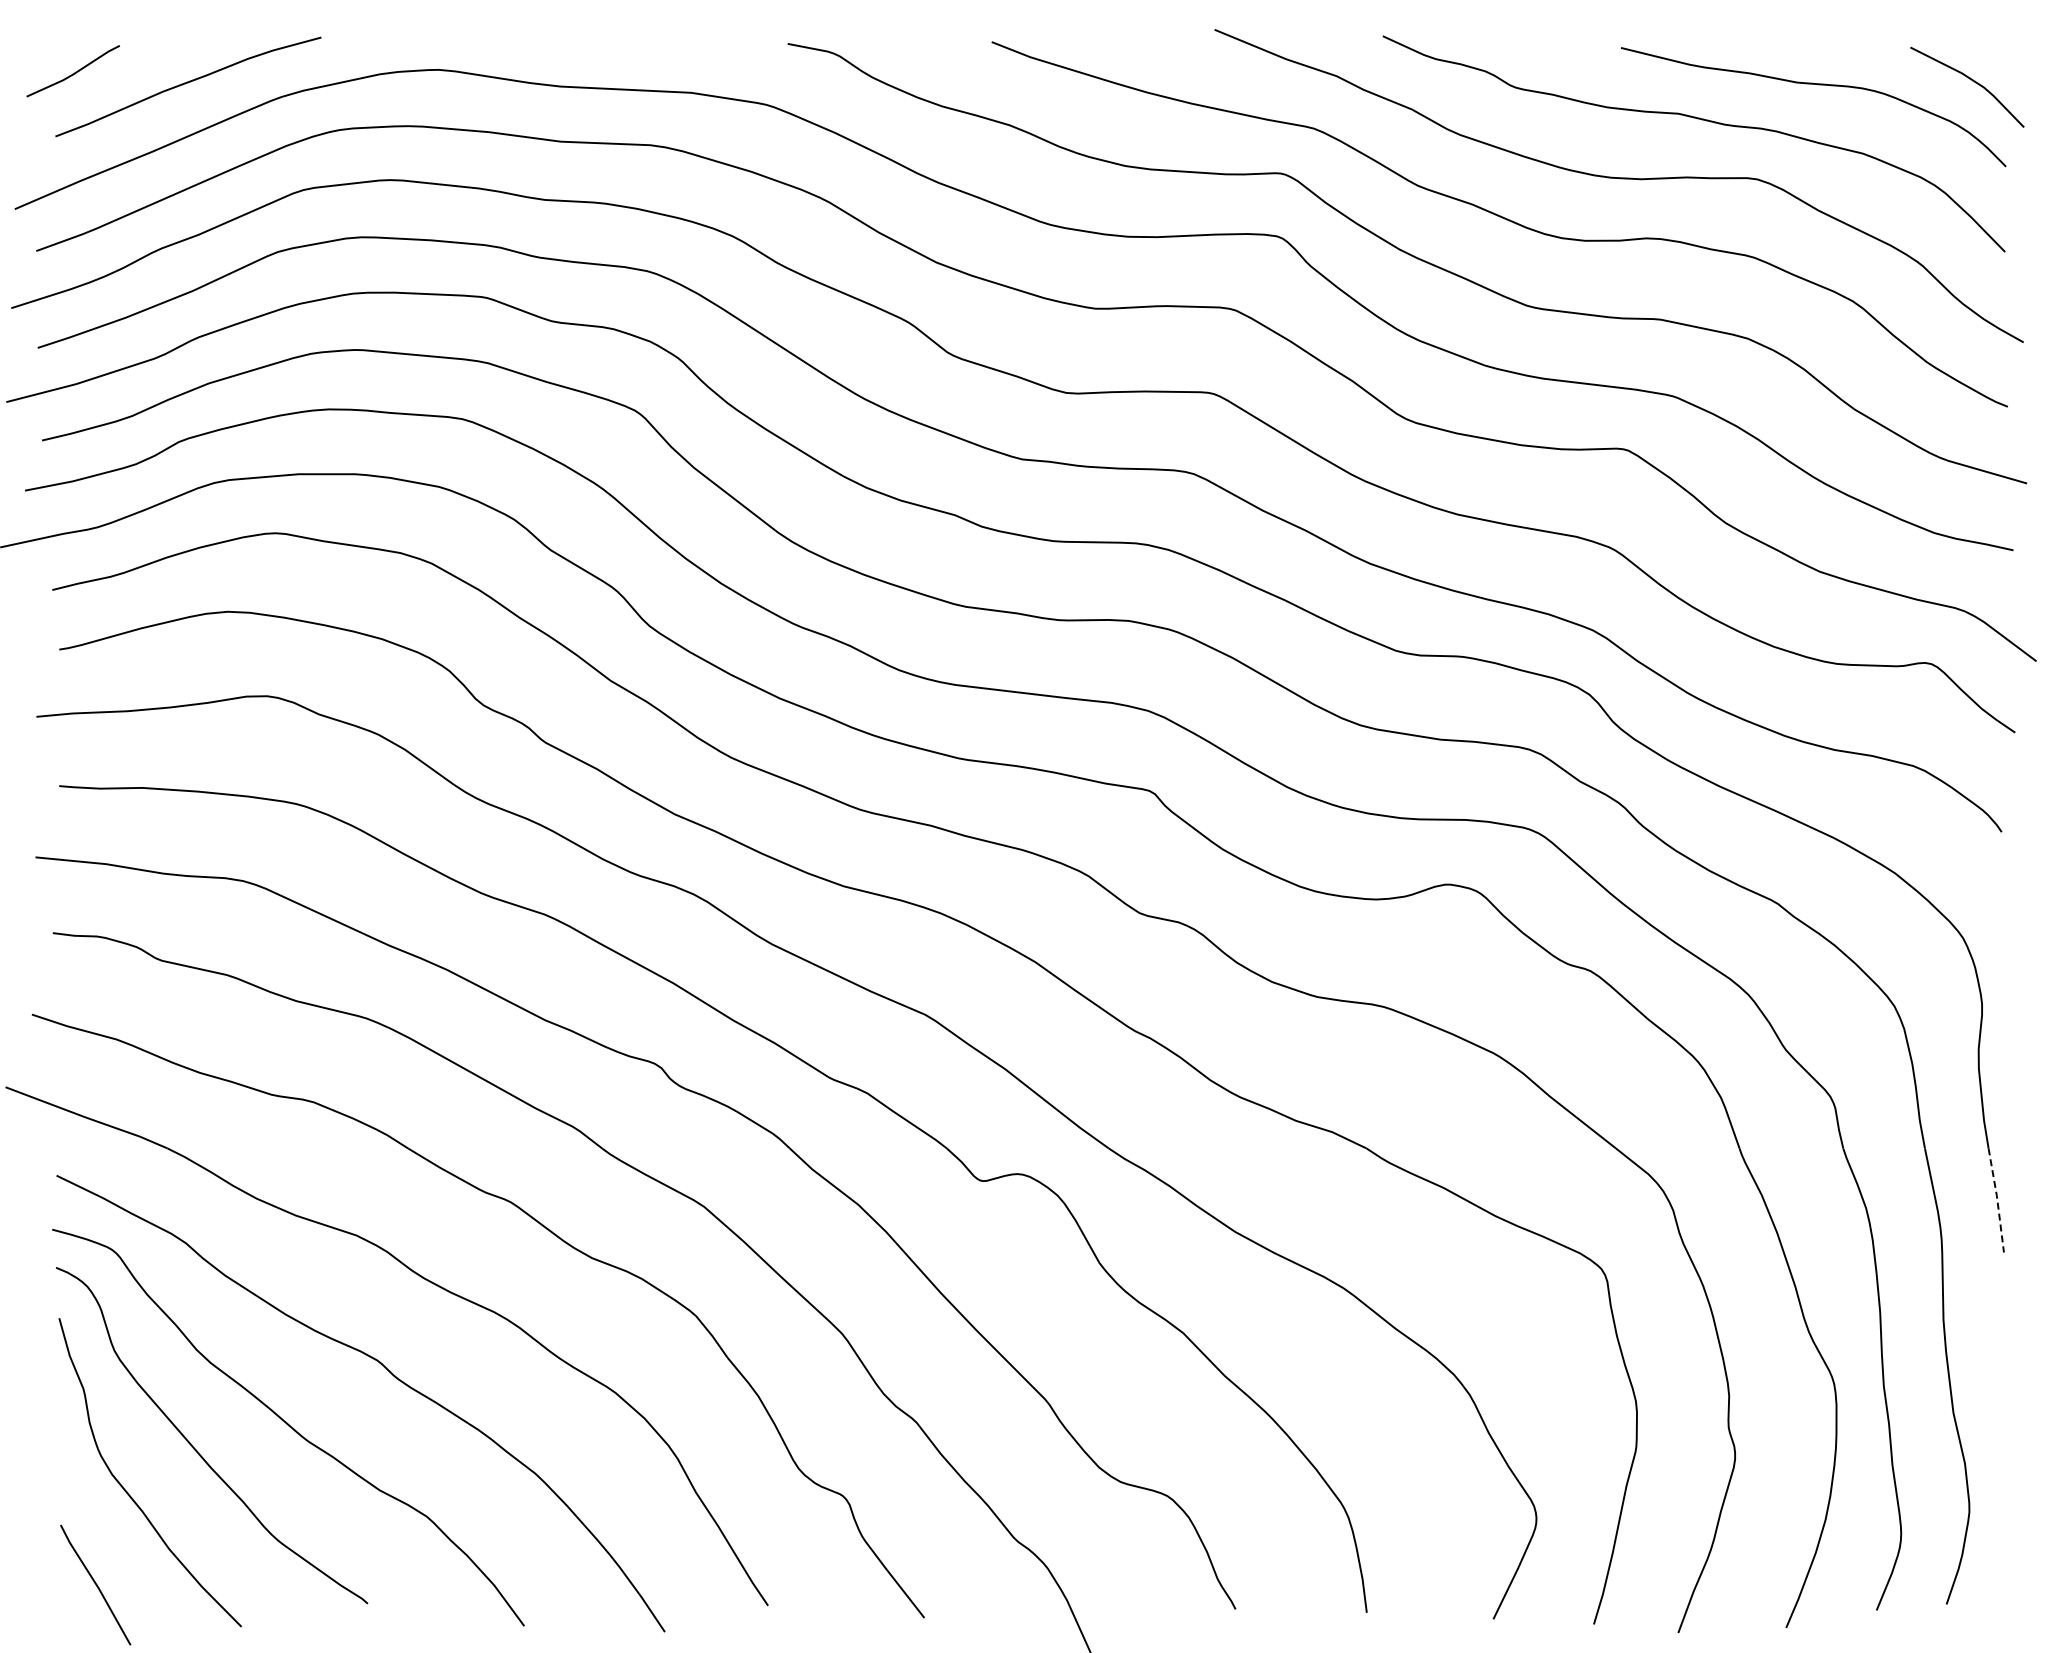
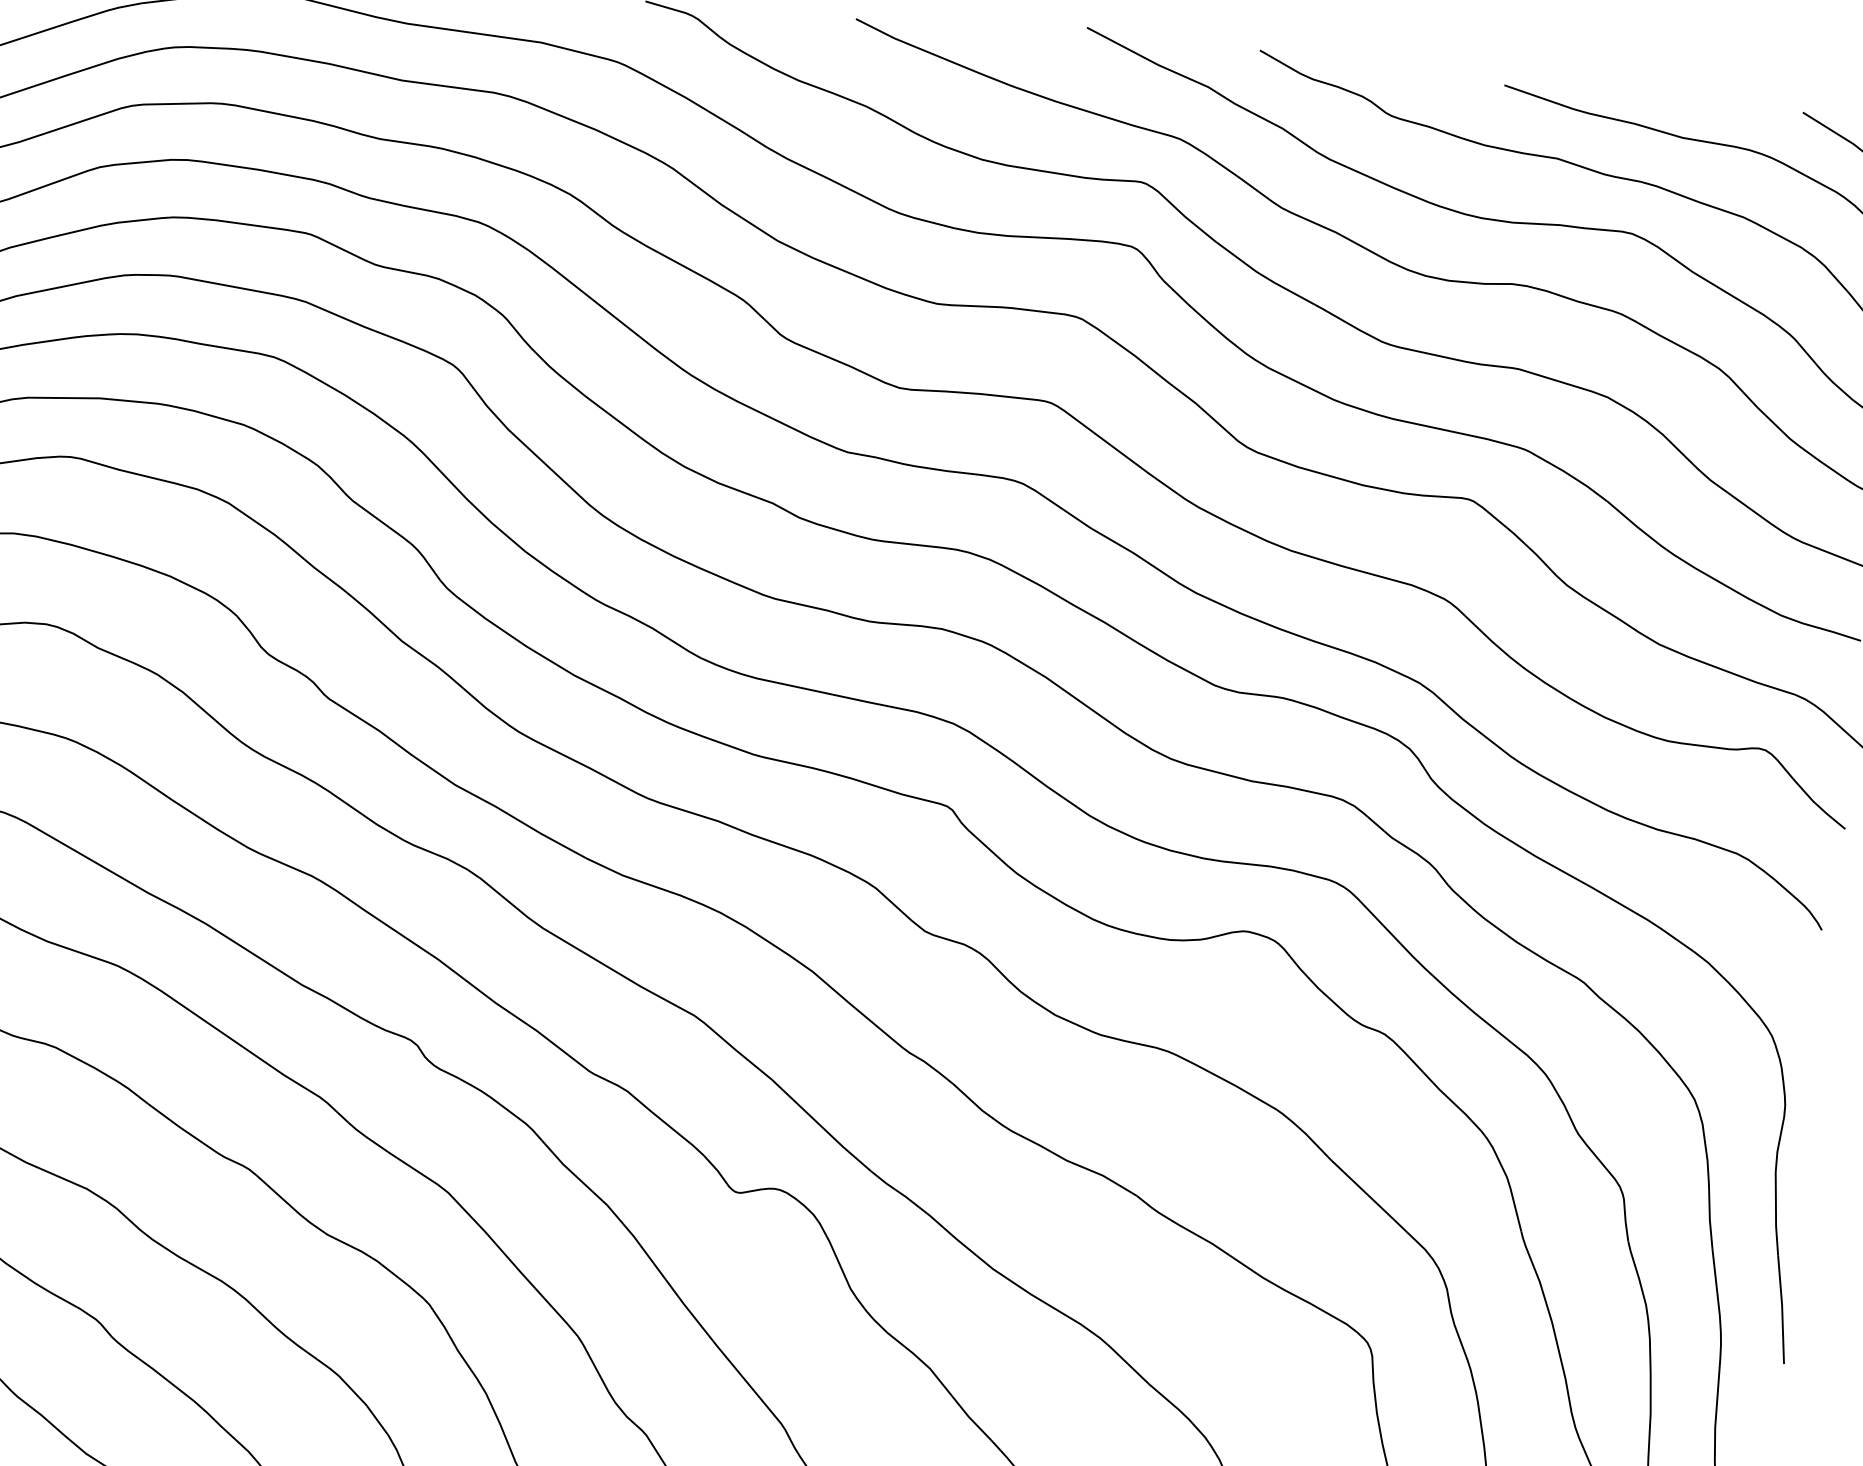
line: (1997, 1199) -> (1782, 1308), dashed -> solid

